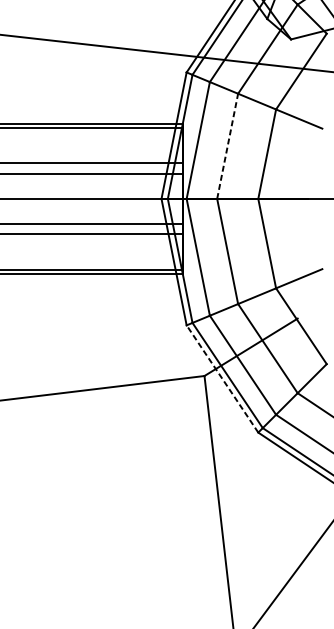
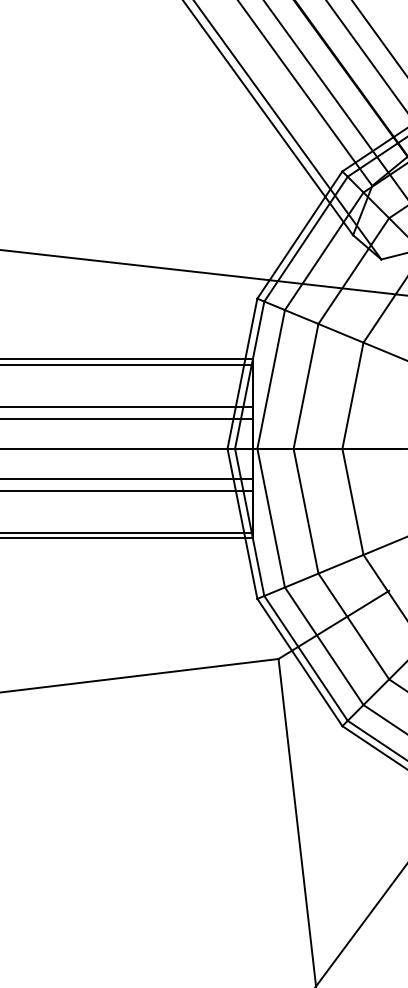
line: (228, 146) -> (306, 386), dashed -> solid
line: (222, 378) -> (299, 662), dashed -> solid

